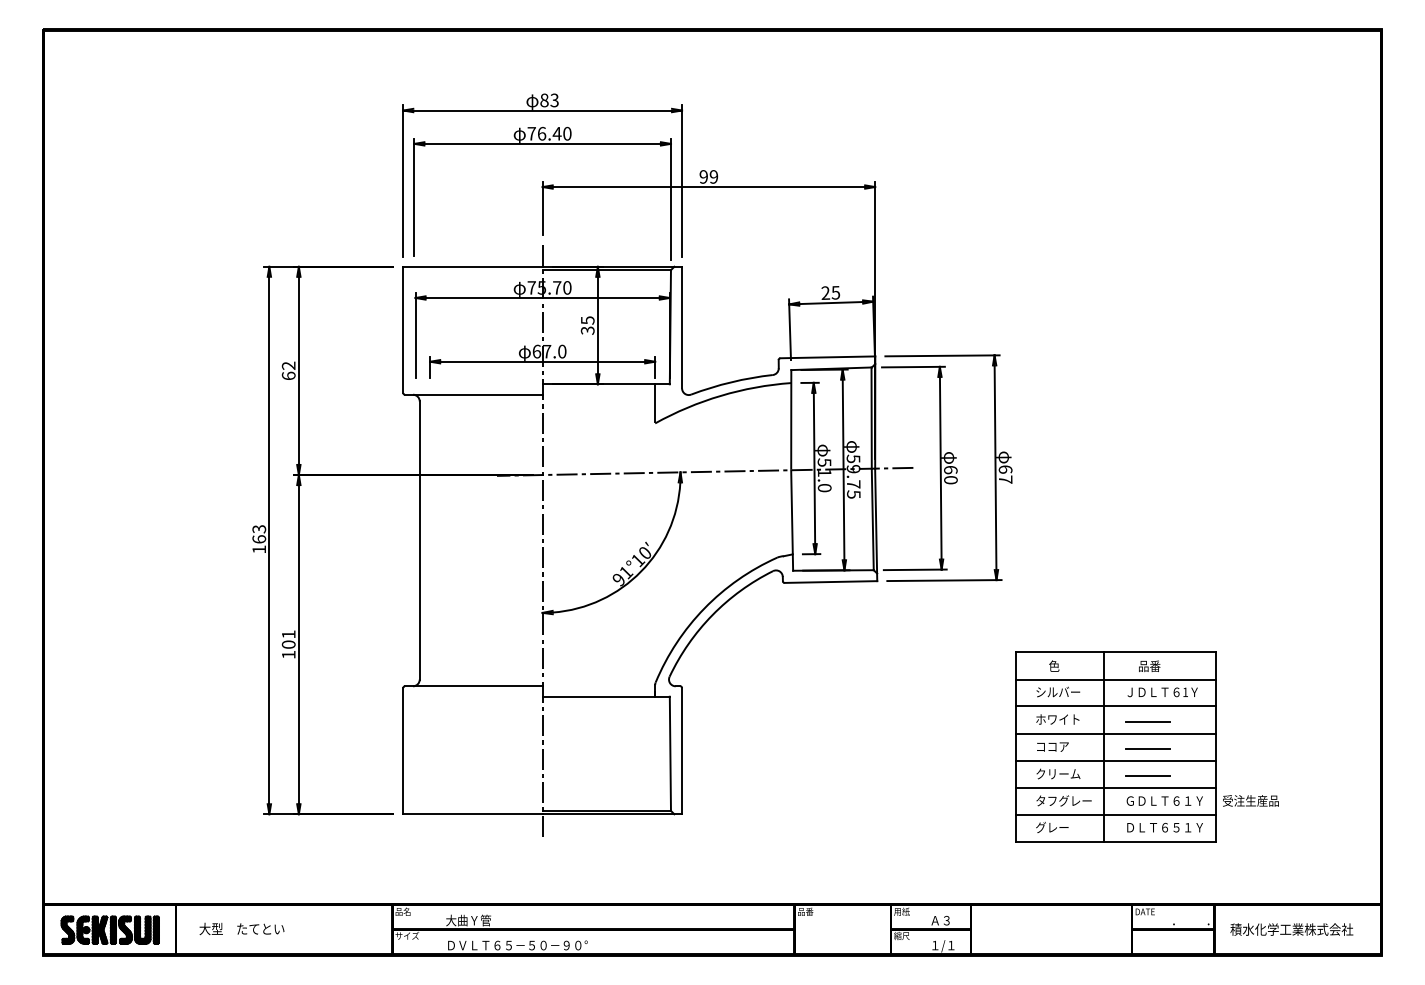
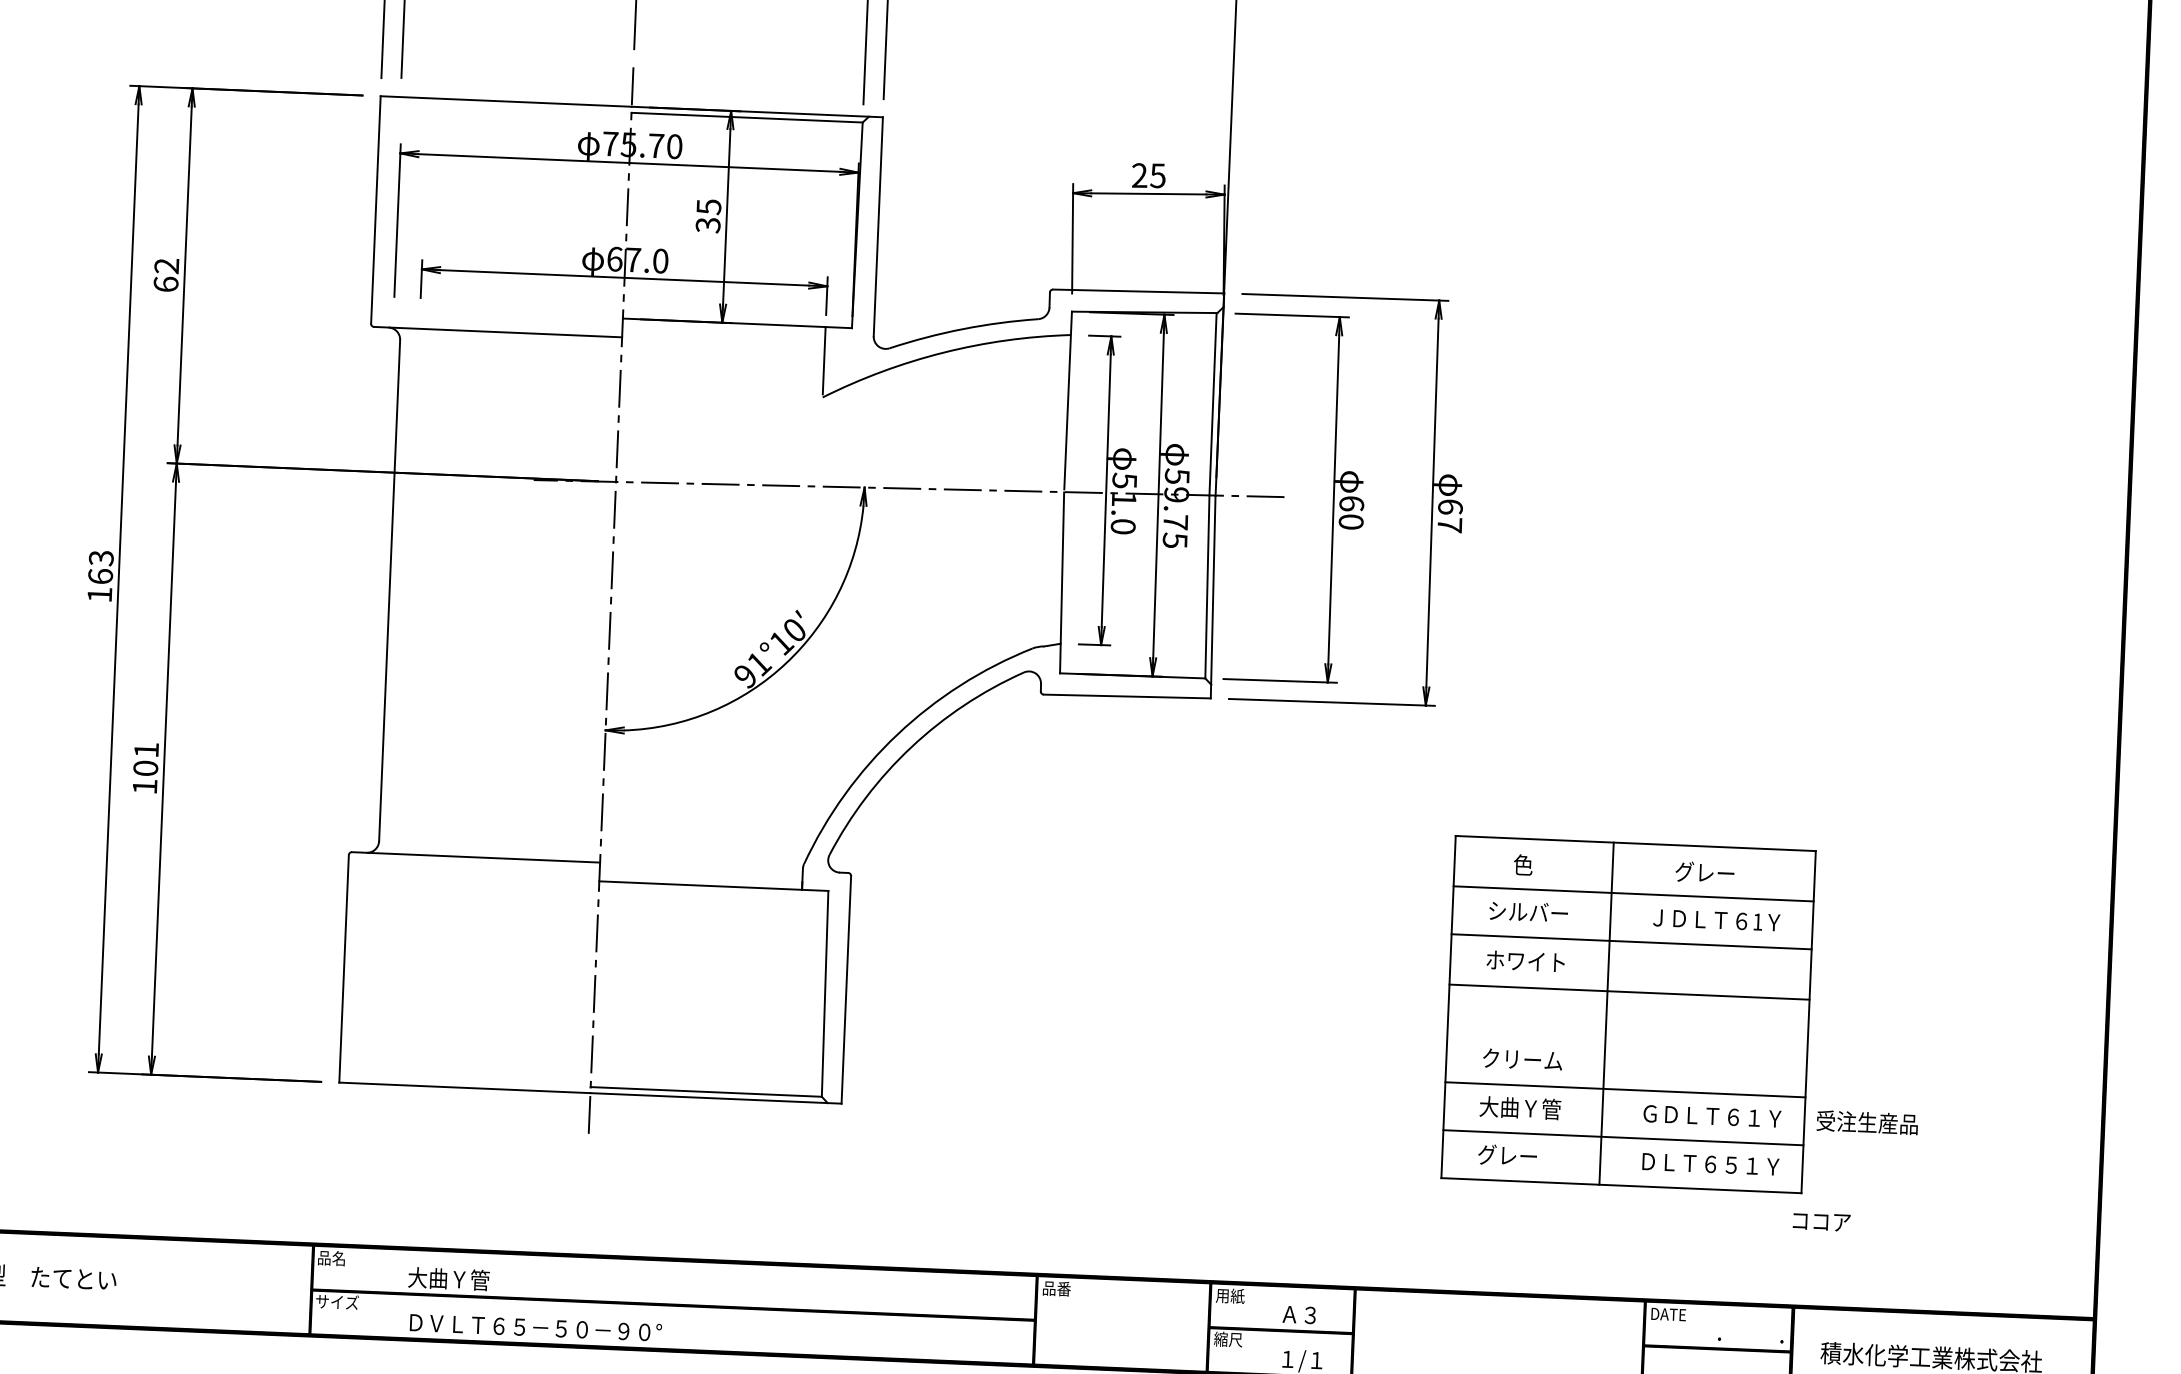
text: (1155, 666) -> (1705, 873), 品番 -> グレー
line: (1148, 721) -> (1688, 971), removed
text: (1052, 746) -> (1821, 1220), moved
line: (1148, 749) -> (1686, 1022), removed
line: (1116, 761) -> (1628, 1041), removed
line: (1148, 775) -> (1684, 1069), removed
text: (1063, 800) -> (1529, 1107), タフグレー -> 大曲Ｙ管

